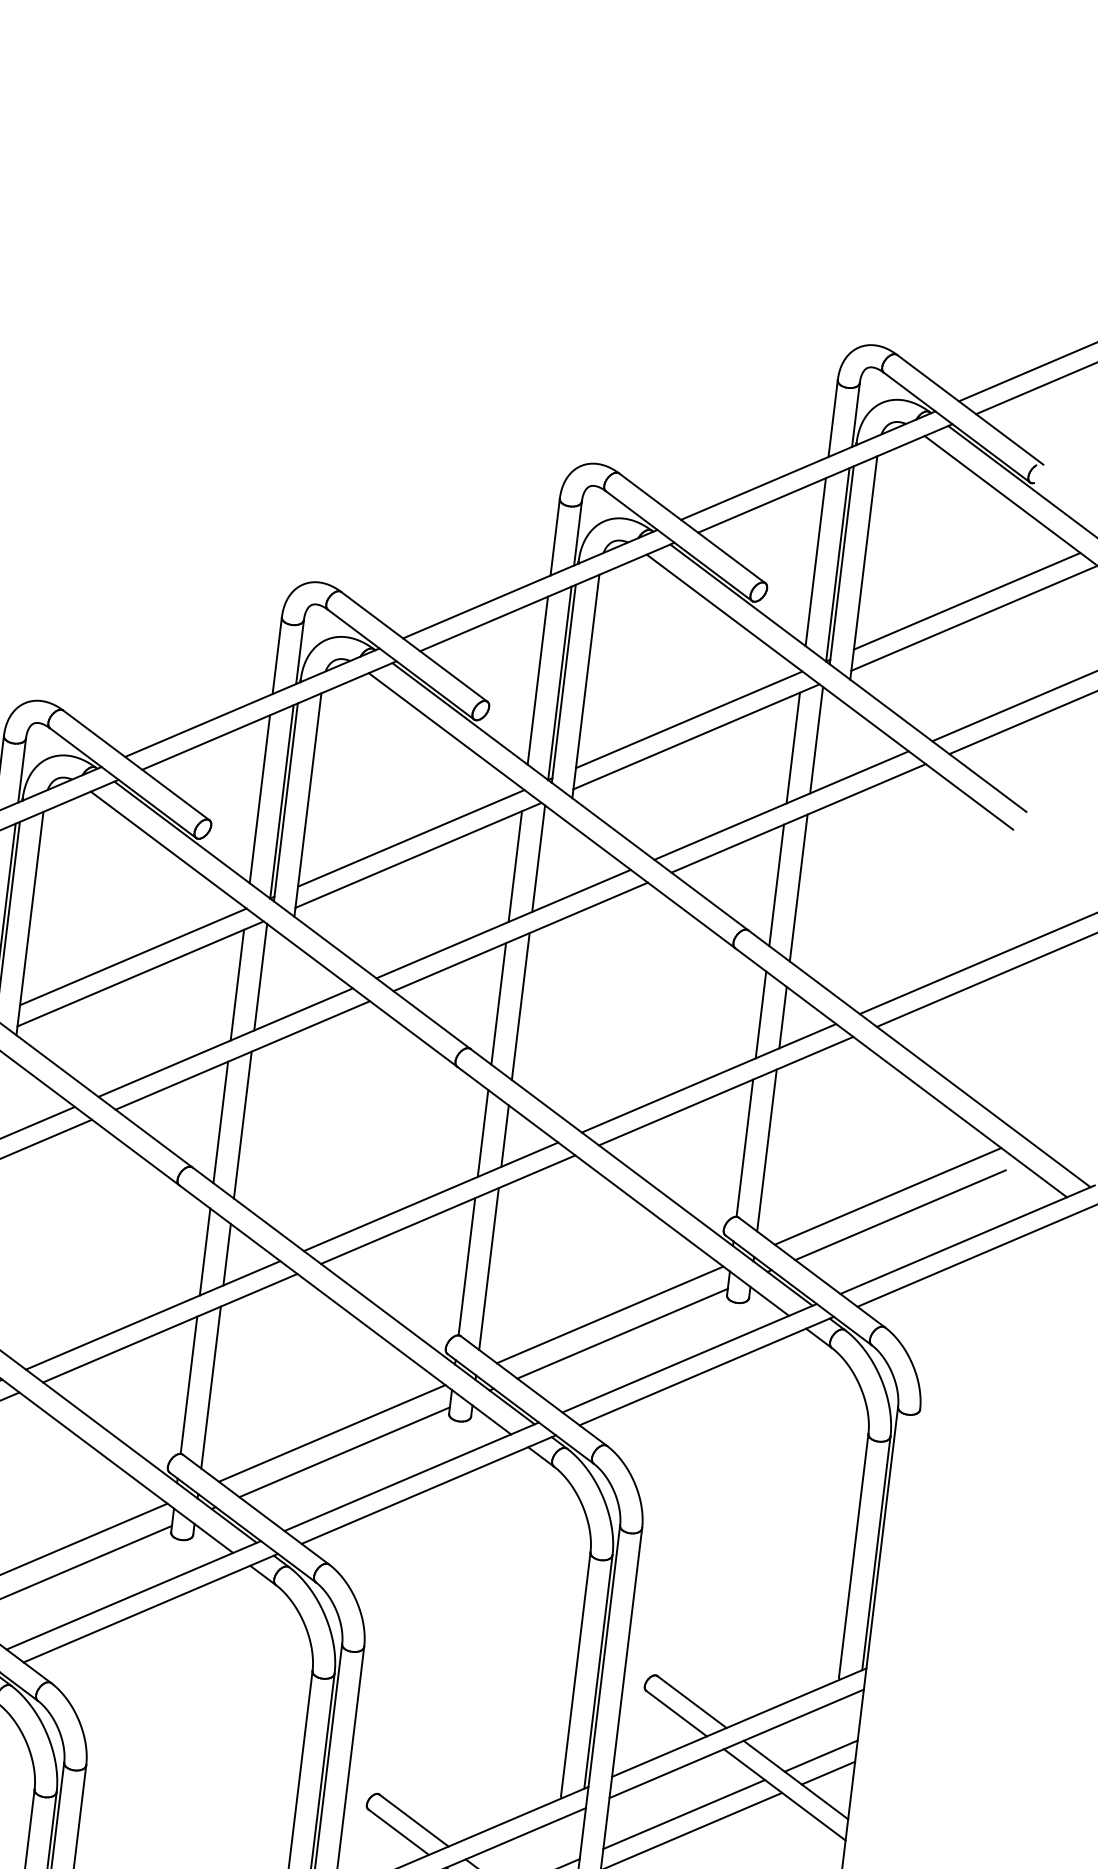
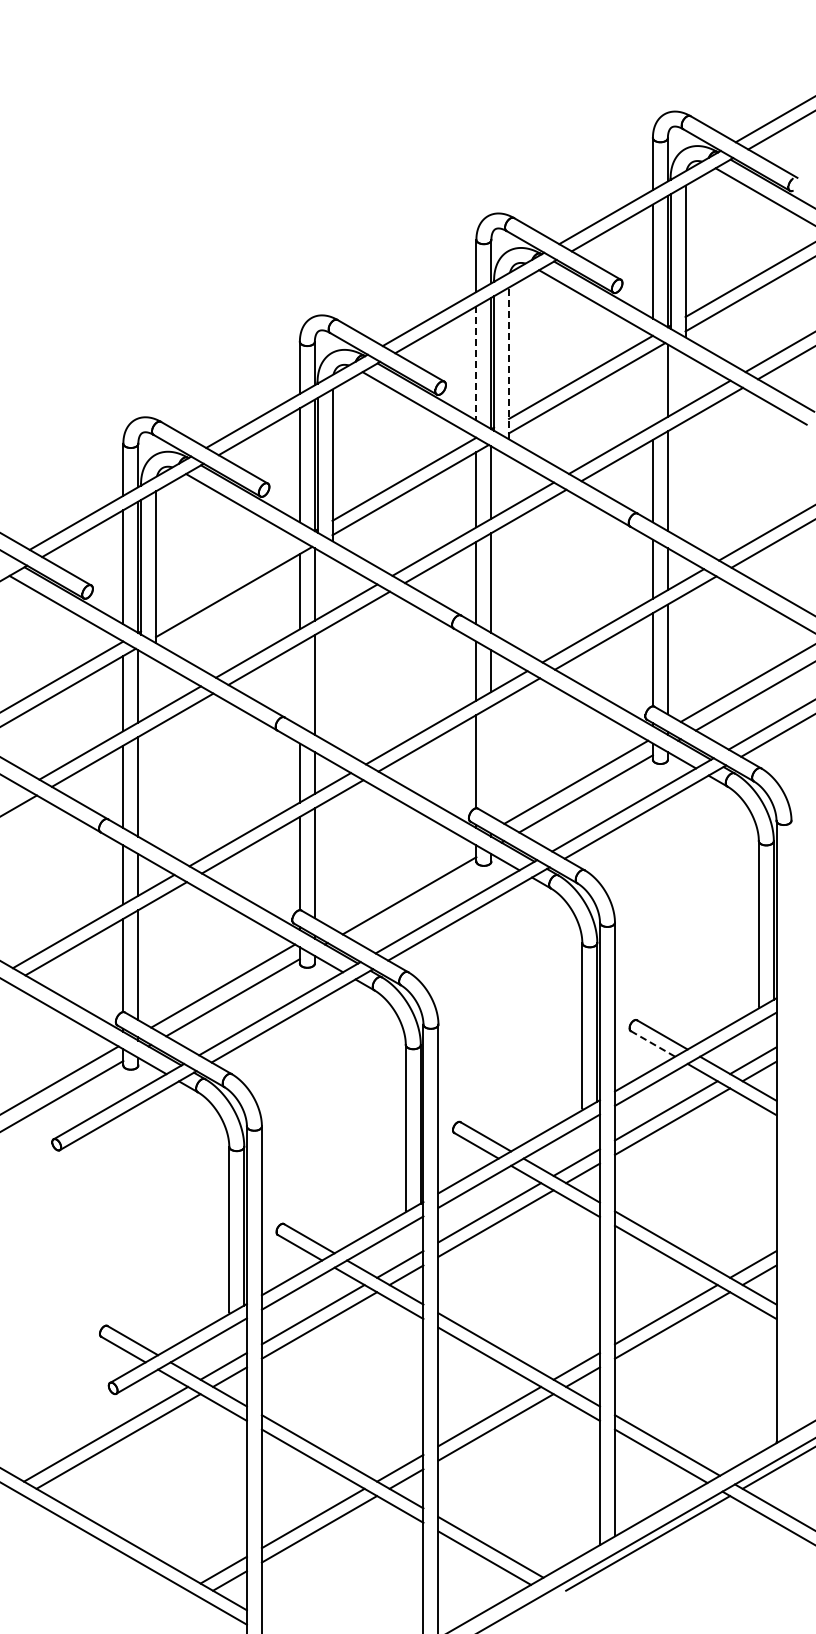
line: (537, 680) -> (476, 363), solid -> dashed
line: (586, 686) -> (509, 363), solid -> dashed
line: (792, 747) -> (652, 387), removed
line: (132, 955) -> (227, 580), removed
line: (220, 1121) -> (299, 684), removed
line: (489, 1269) -> (491, 761), removed
line: (332, 1432) -> (399, 883), removed
line: (677, 1713) -> (653, 1043), solid -> dashed

